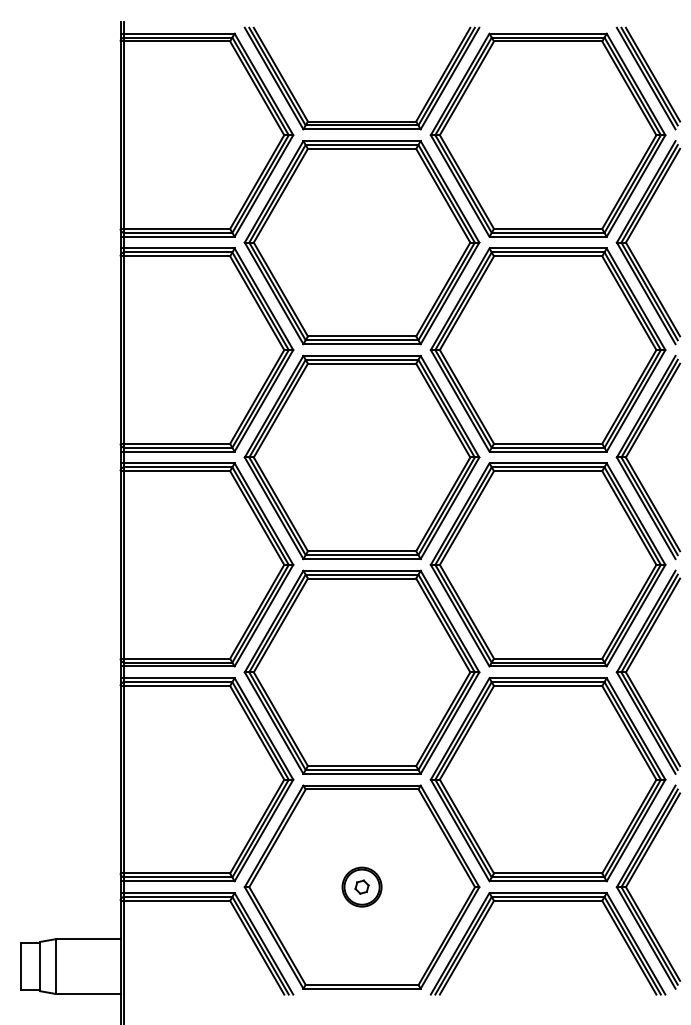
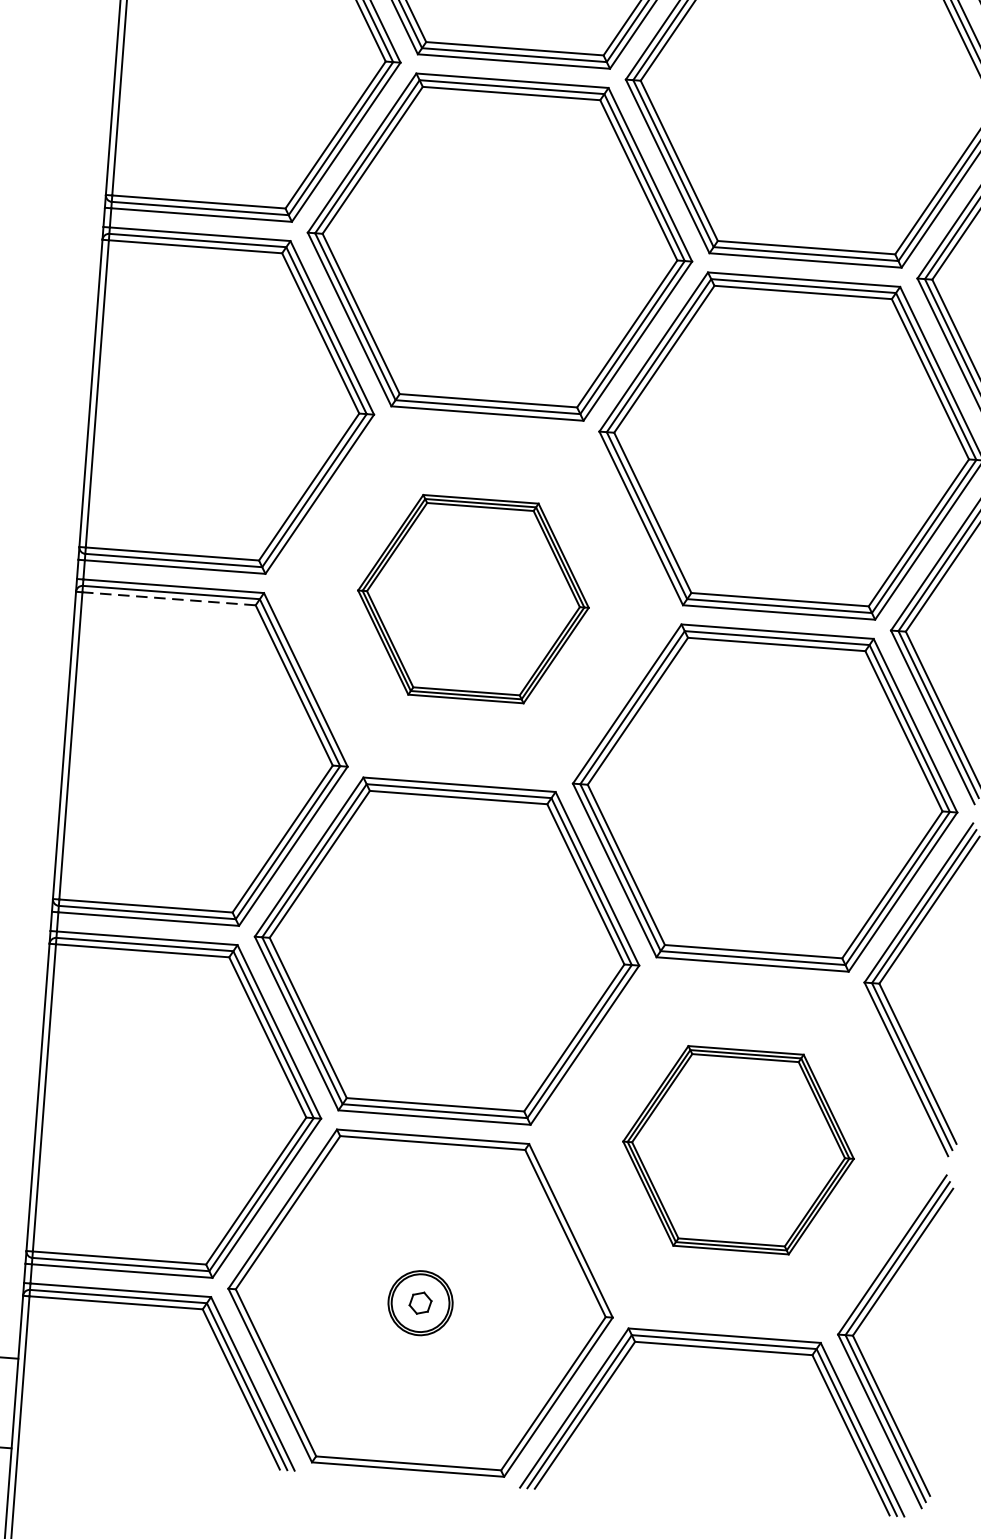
part: (361, 457) -> (472, 599), size x0.6
line: (177, 471) -> (169, 599), solid -> dashed
part: (547, 779) -> (737, 1149), size x0.6

